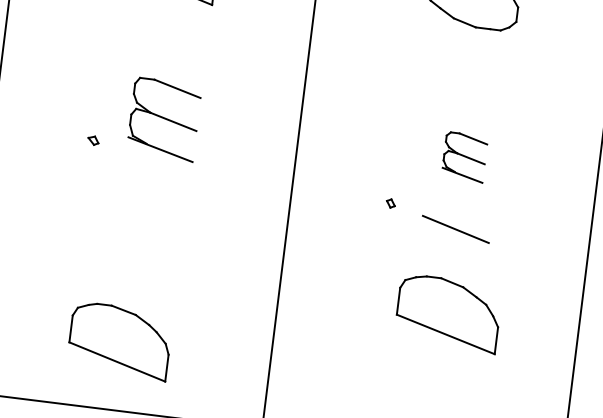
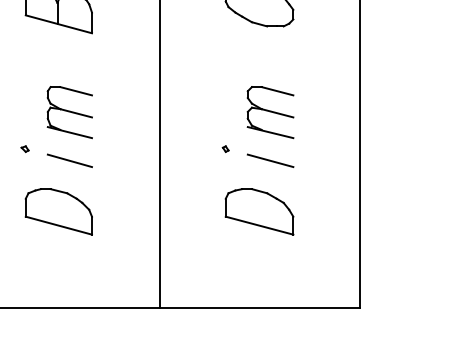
part: (92, 139) -> (24, 148), moved
part: (464, 157) -> (270, 112), size x1.67
line: (154, 191) -> (69, 160), added
part: (448, 313) -> (259, 211), moved
part: (119, 340) -> (58, 211), moved

